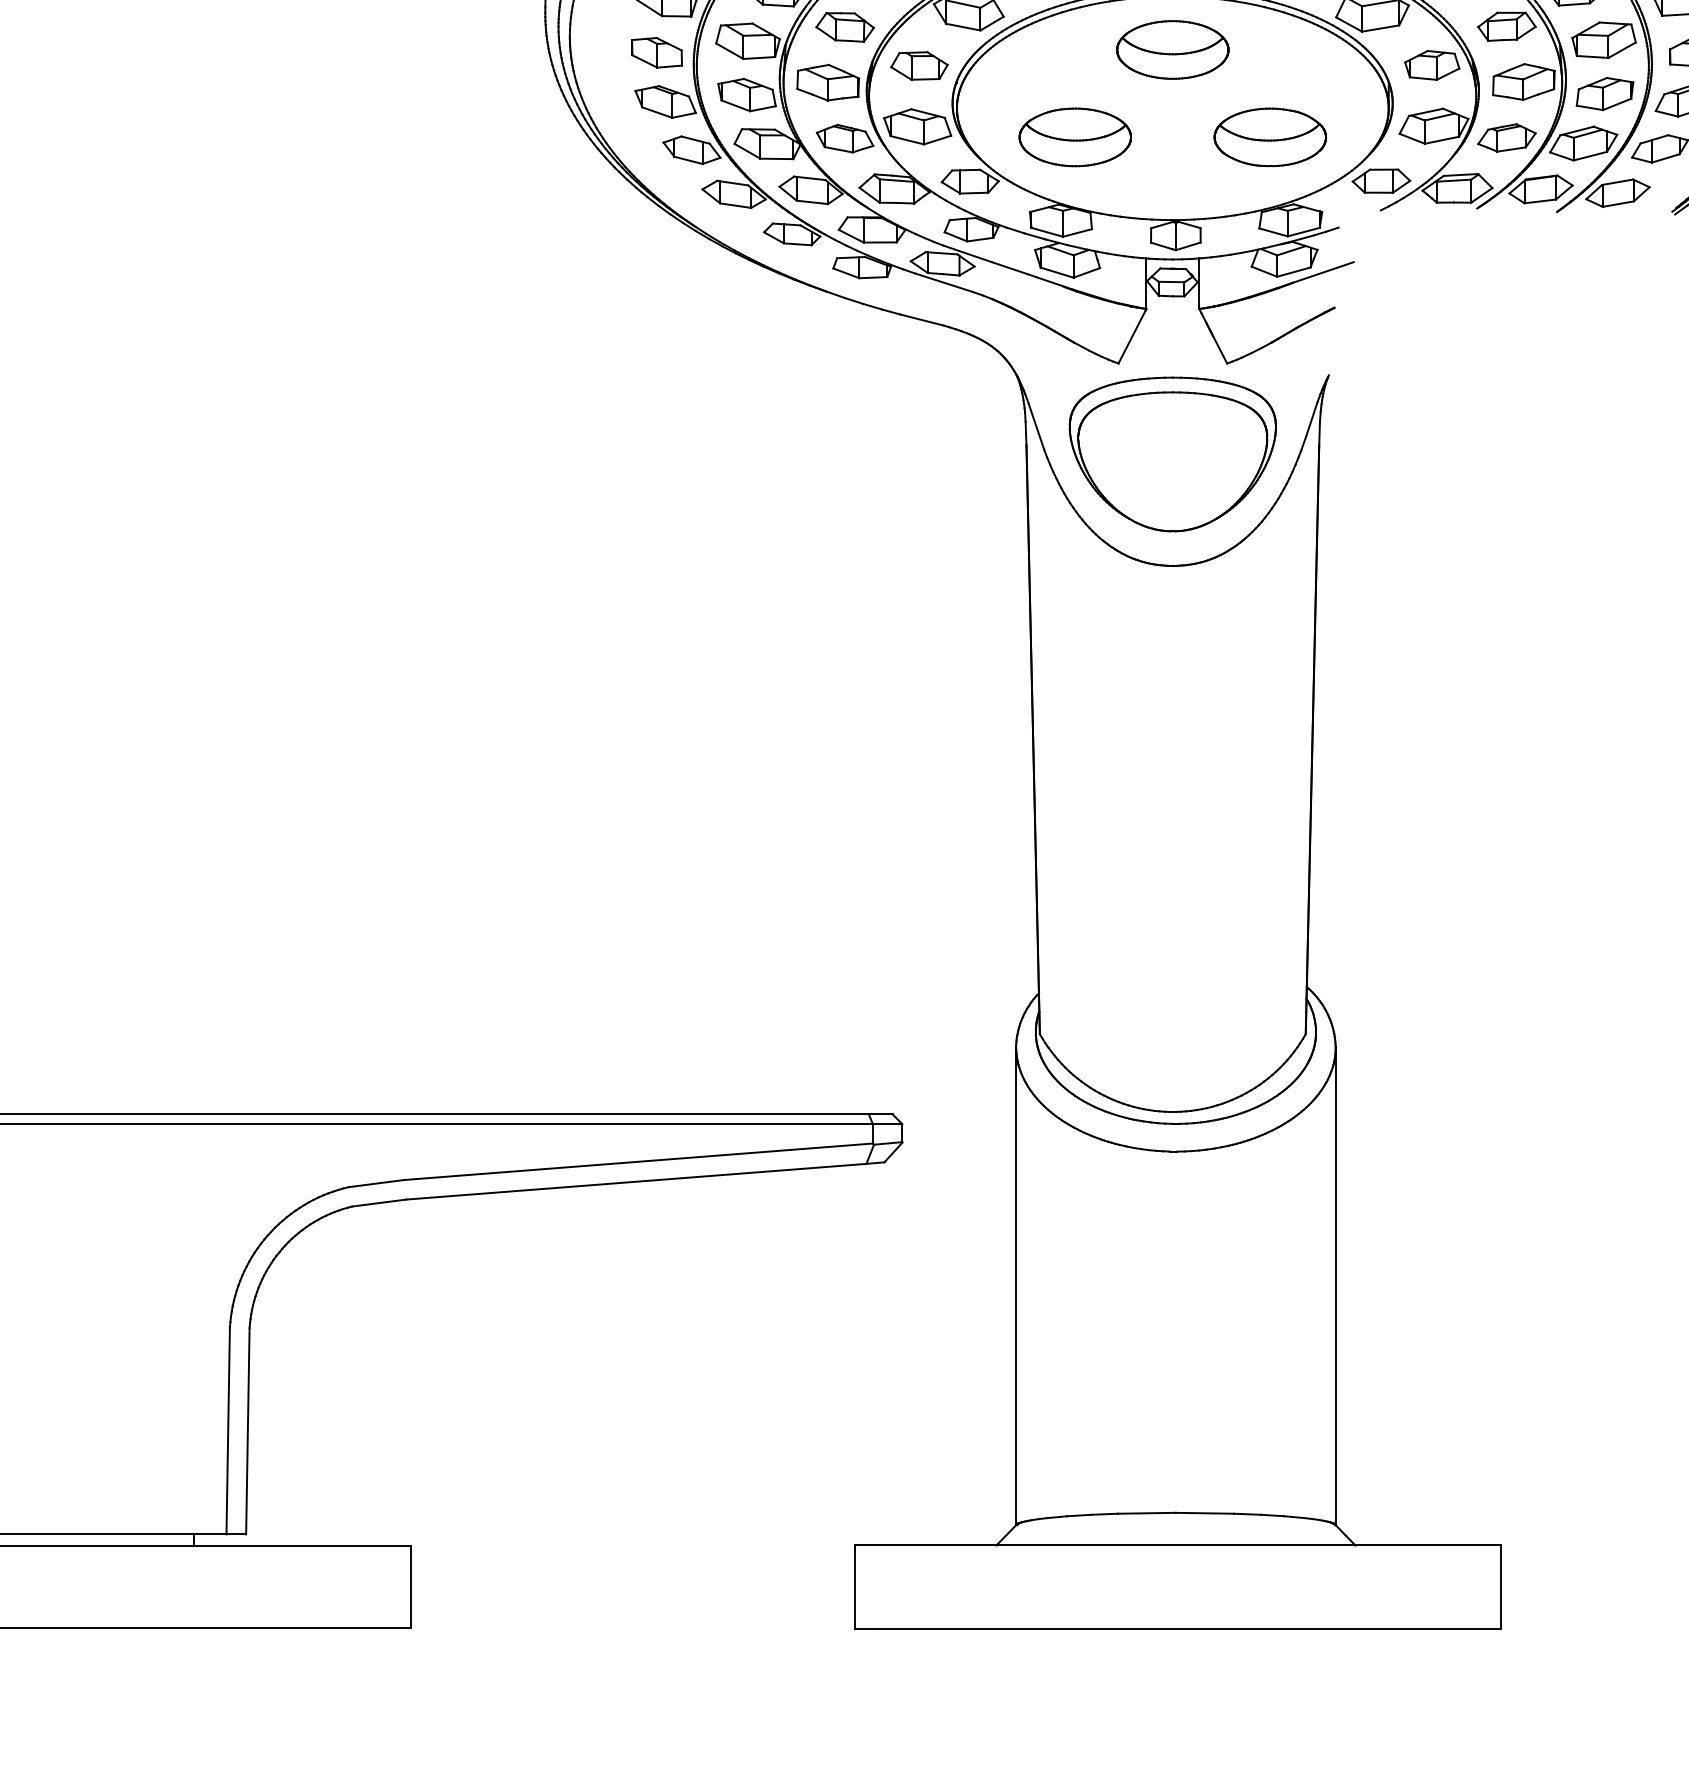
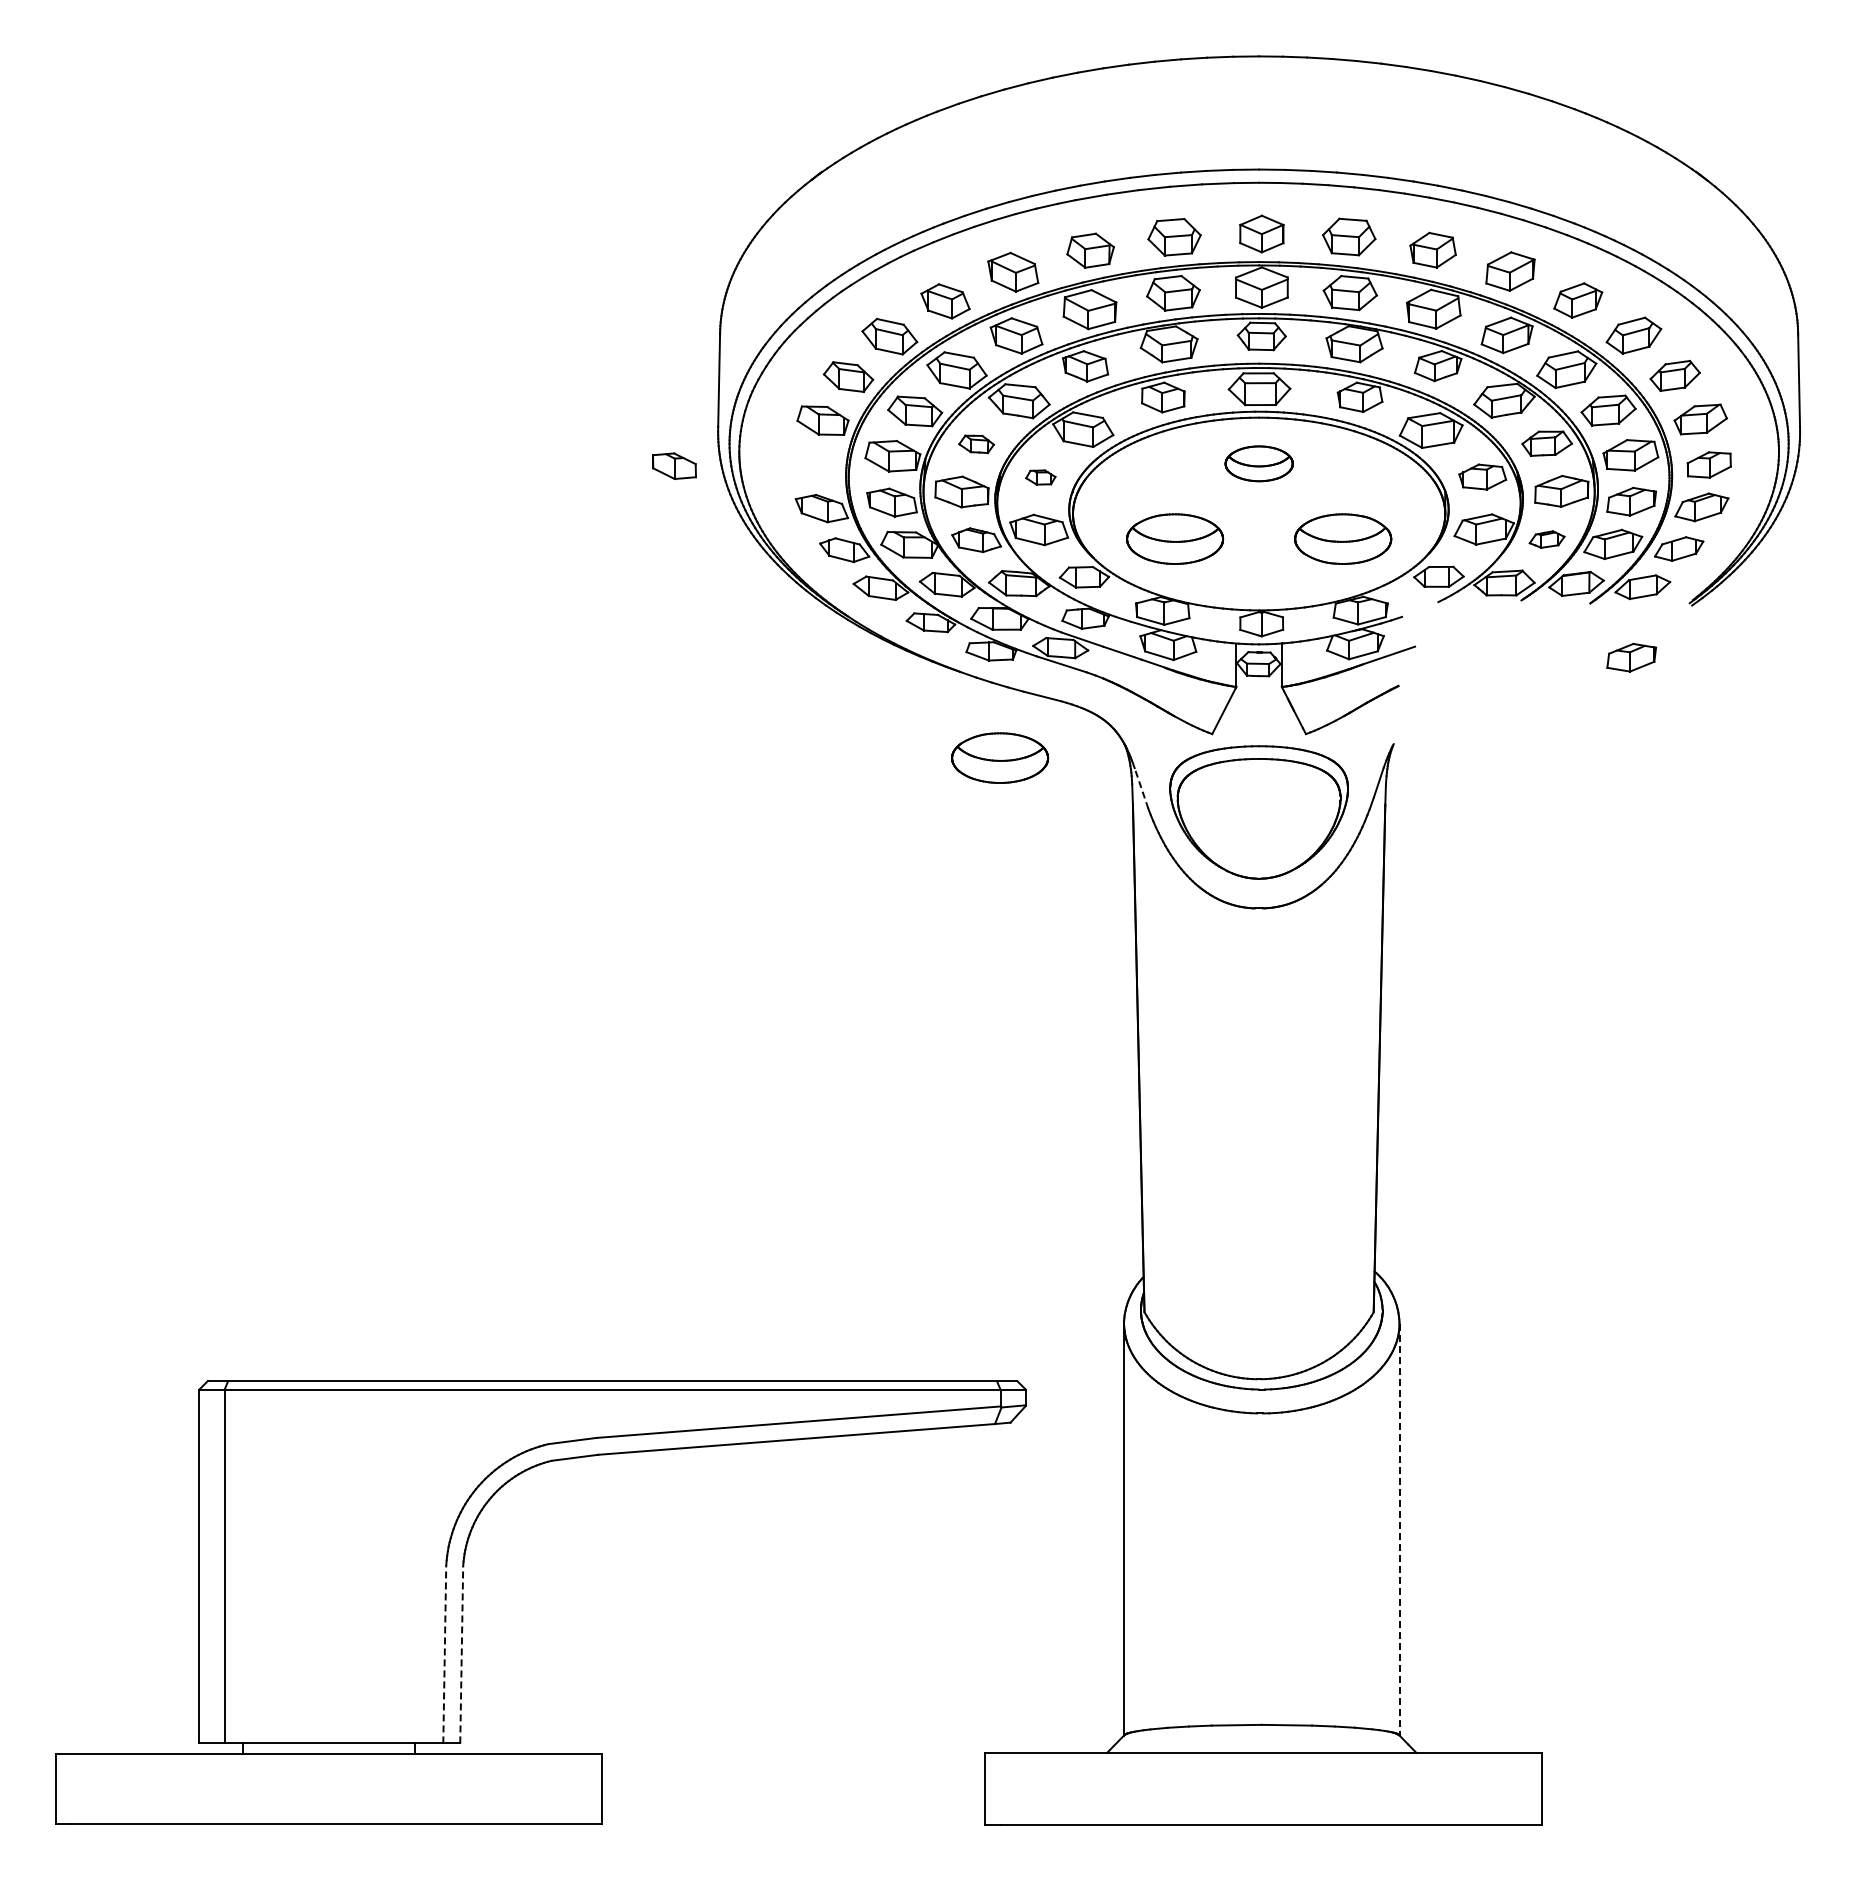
part: (844, 27) -> (976, 444), size x0.7
part: (1173, 49) -> (1259, 463), size x0.7
part: (657, 51) -> (674, 465), moved
part: (919, 65) -> (1040, 477), size x0.6
part: (1506, 137) -> (1546, 539), size x0.7
part: (1604, 274) -> (1631, 657), added
part: (872, 390) -> (1000, 757), added
line: (1036, 425) -> (1141, 787), solid -> dashed
line: (1335, 1286) -> (1399, 1529), solid -> dashed
line: (227, 1430) -> (444, 1653), solid -> dashed
line: (247, 1431) -> (461, 1654), solid -> dashed

